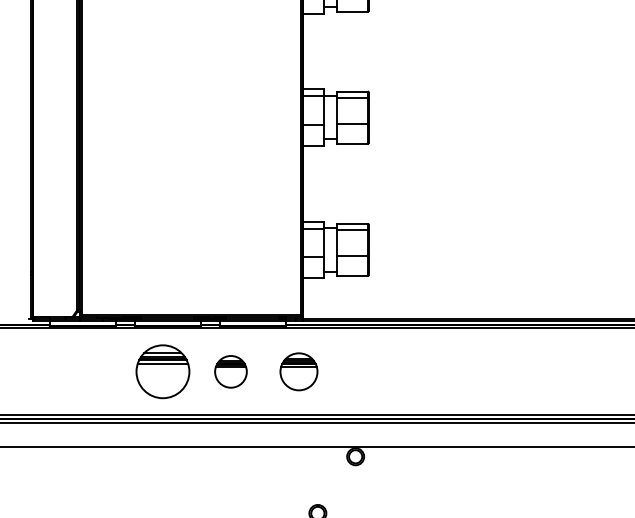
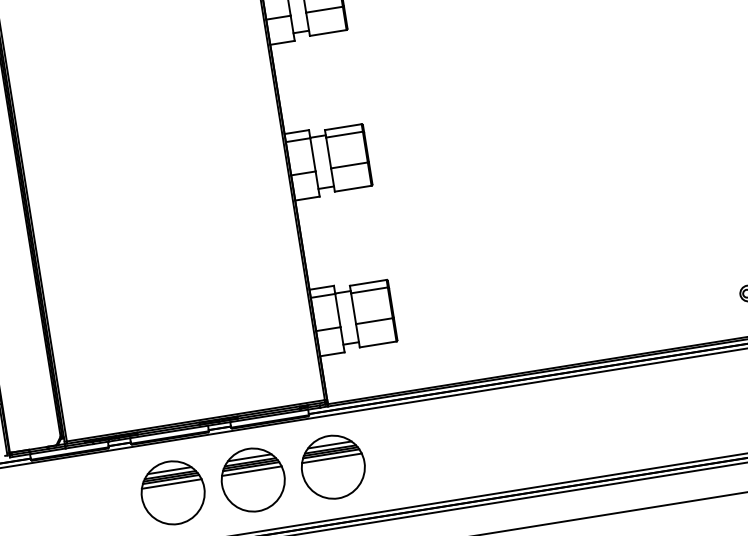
part: (230, 371) -> (252, 479), size x1.67
part: (298, 371) -> (332, 466), size x1.43

